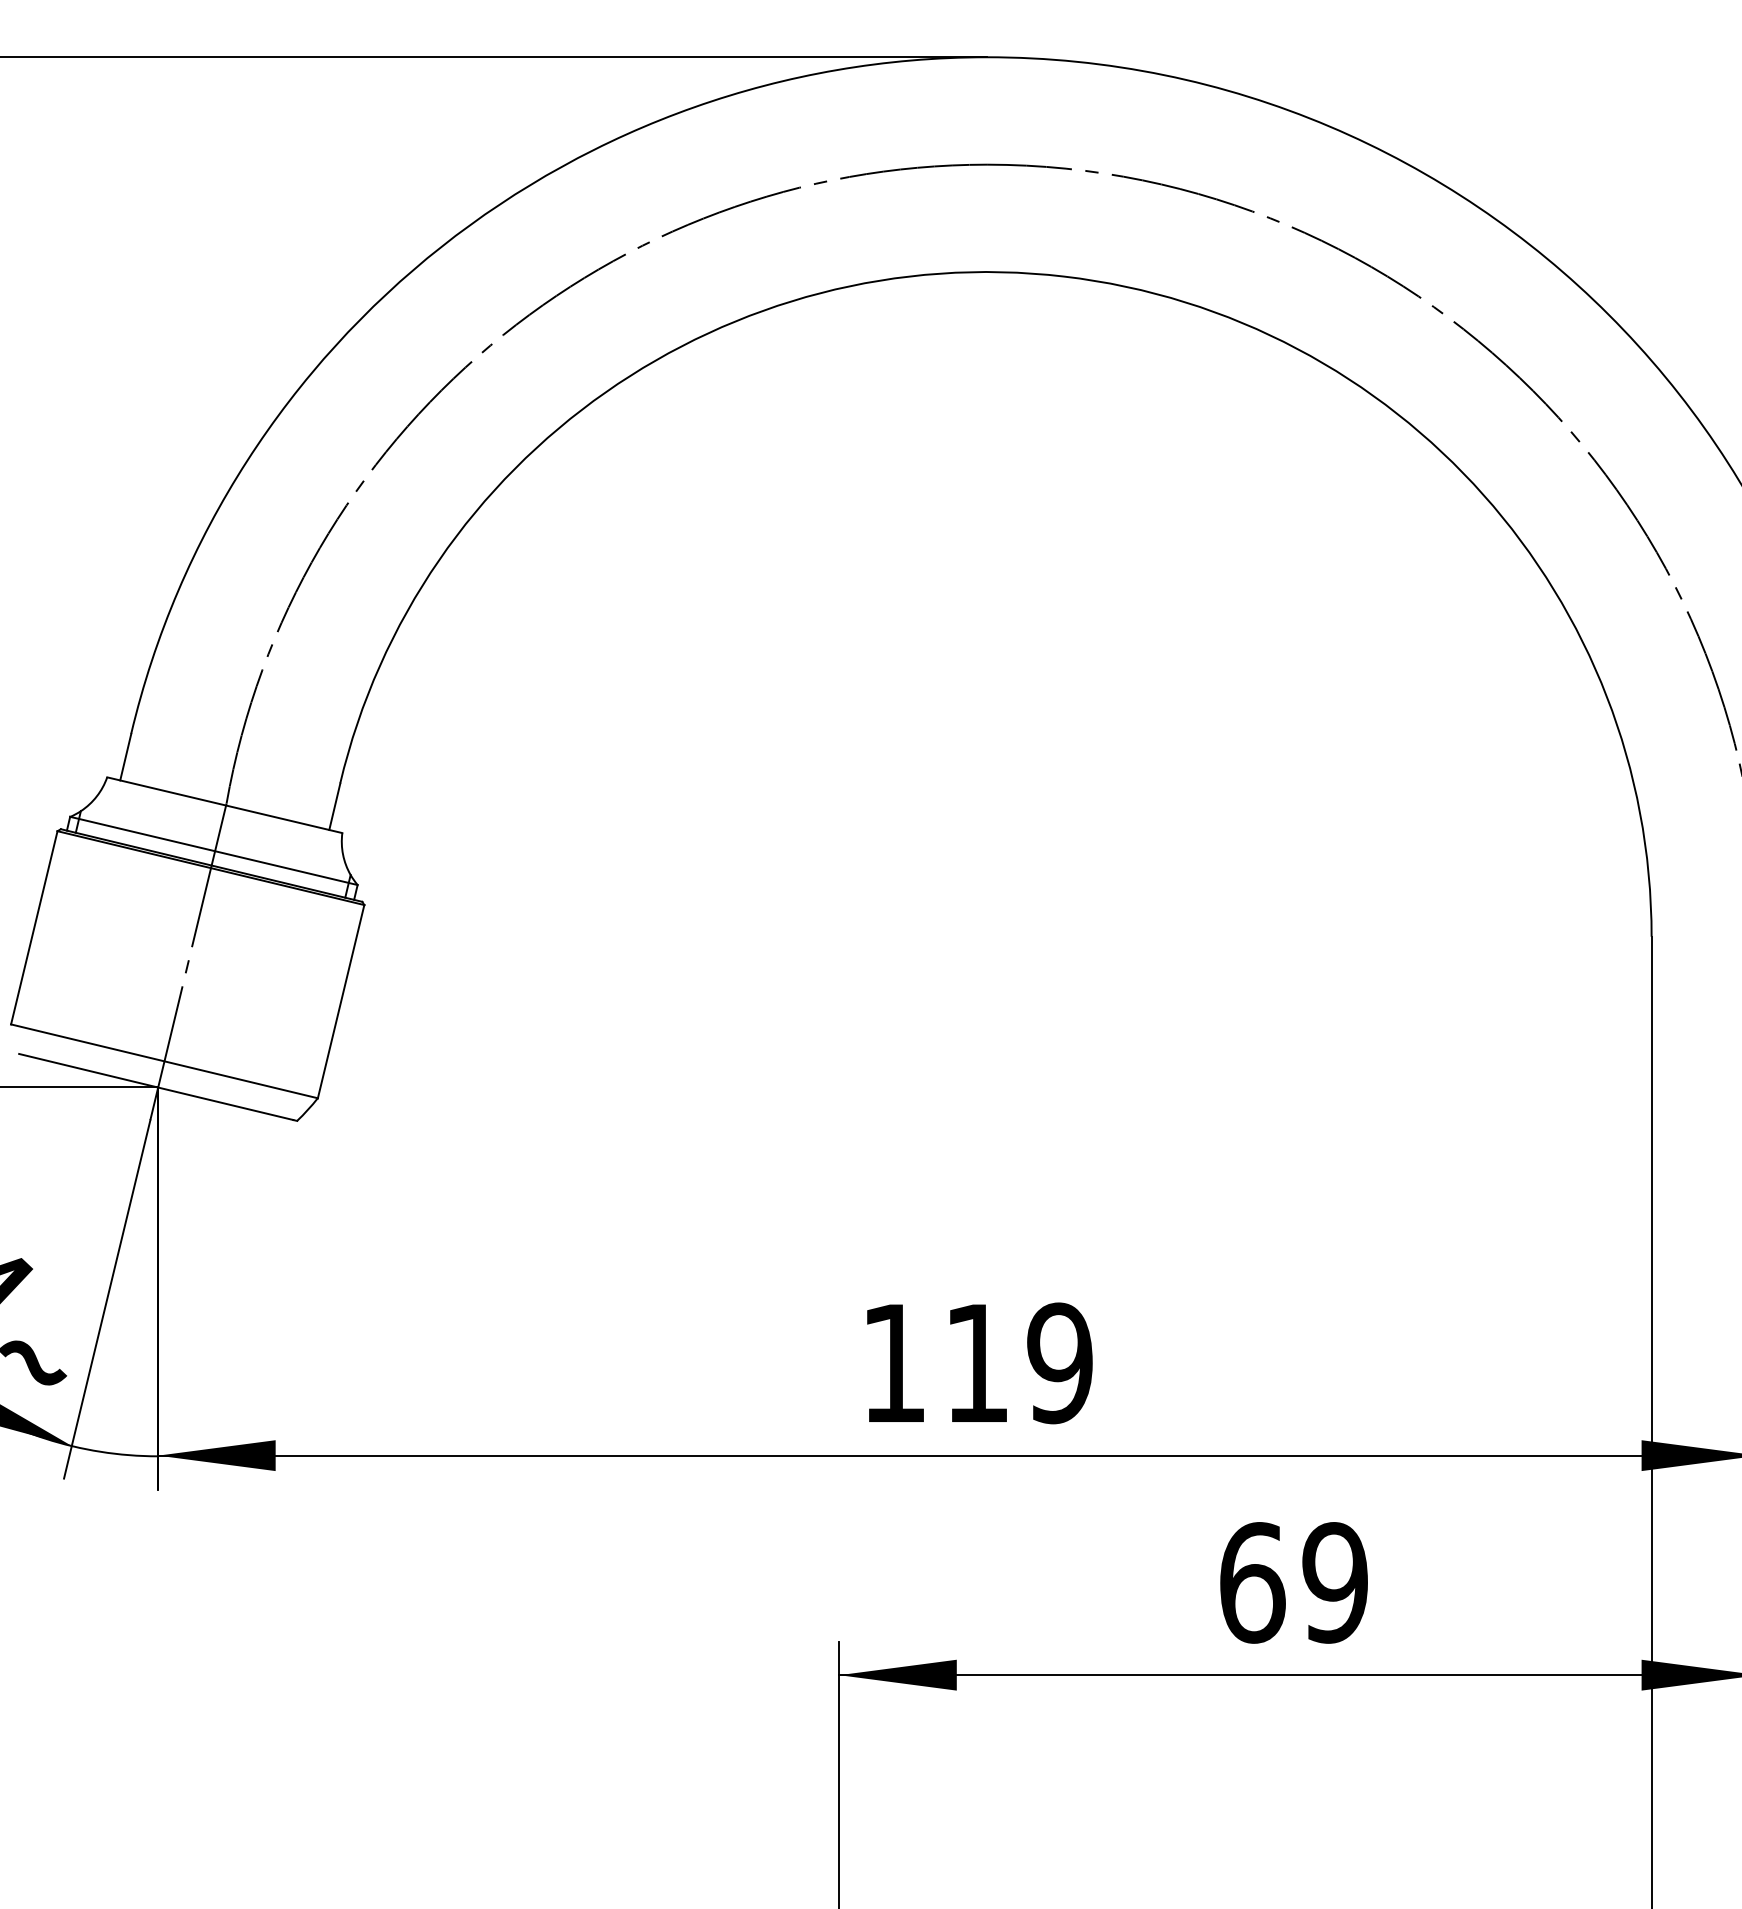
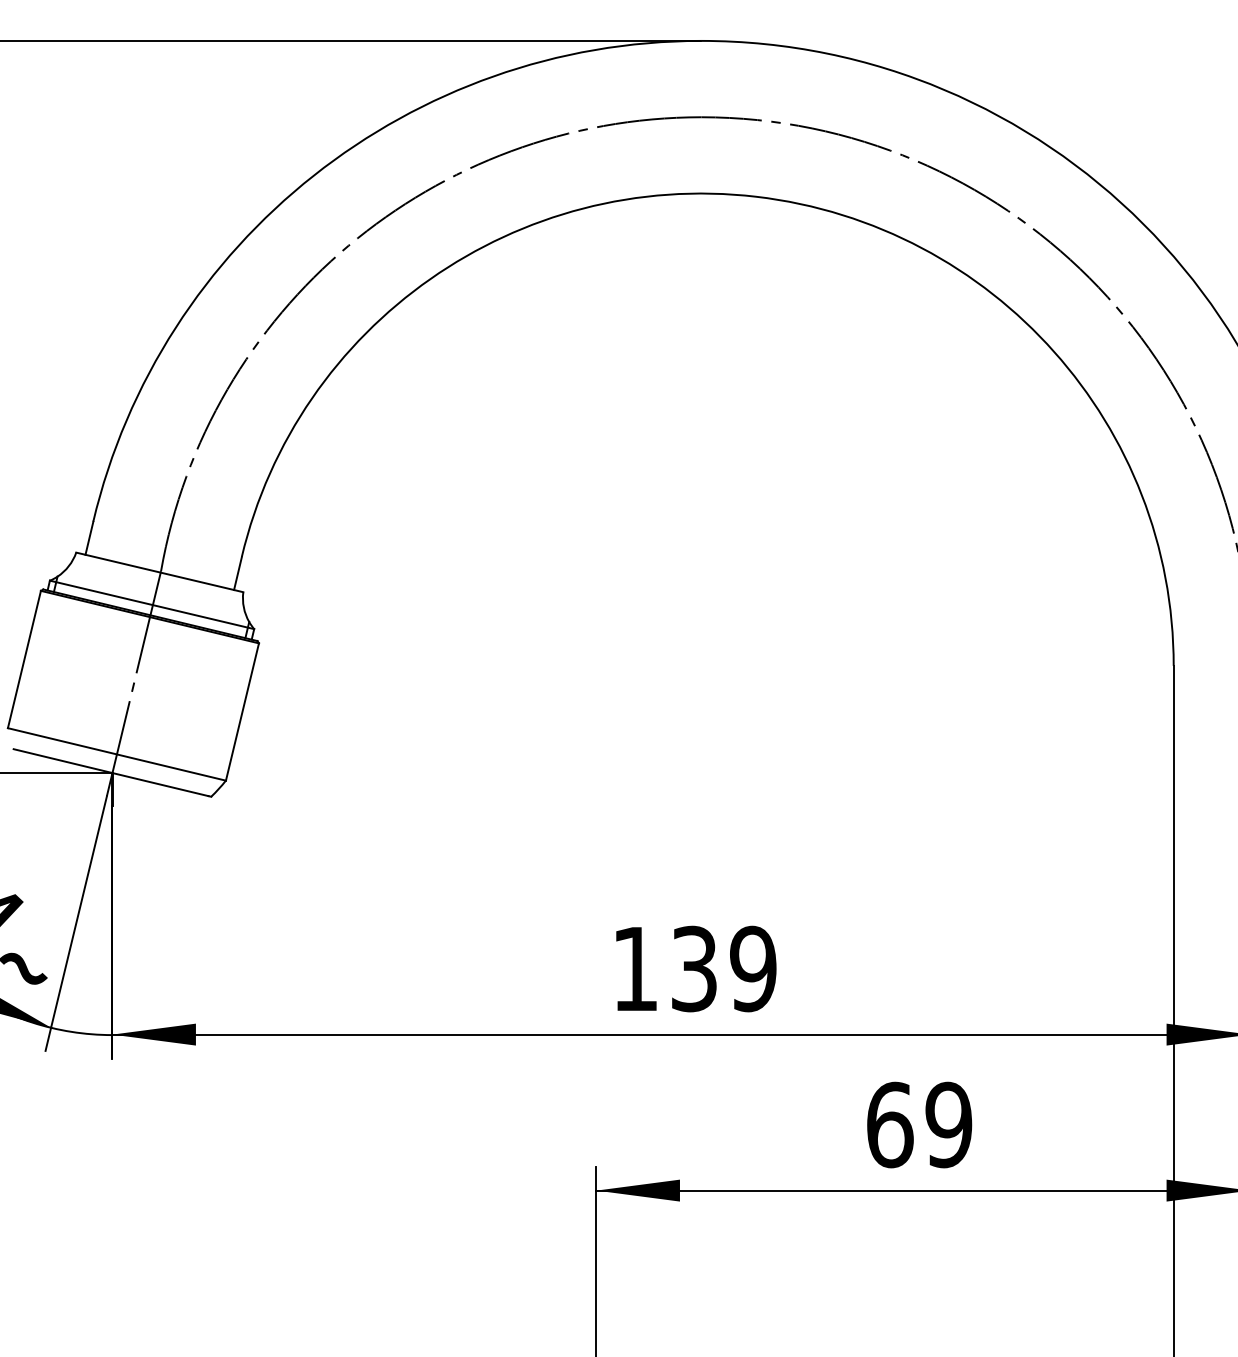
text: (976, 1363) -> (693, 969), 119 -> 139

